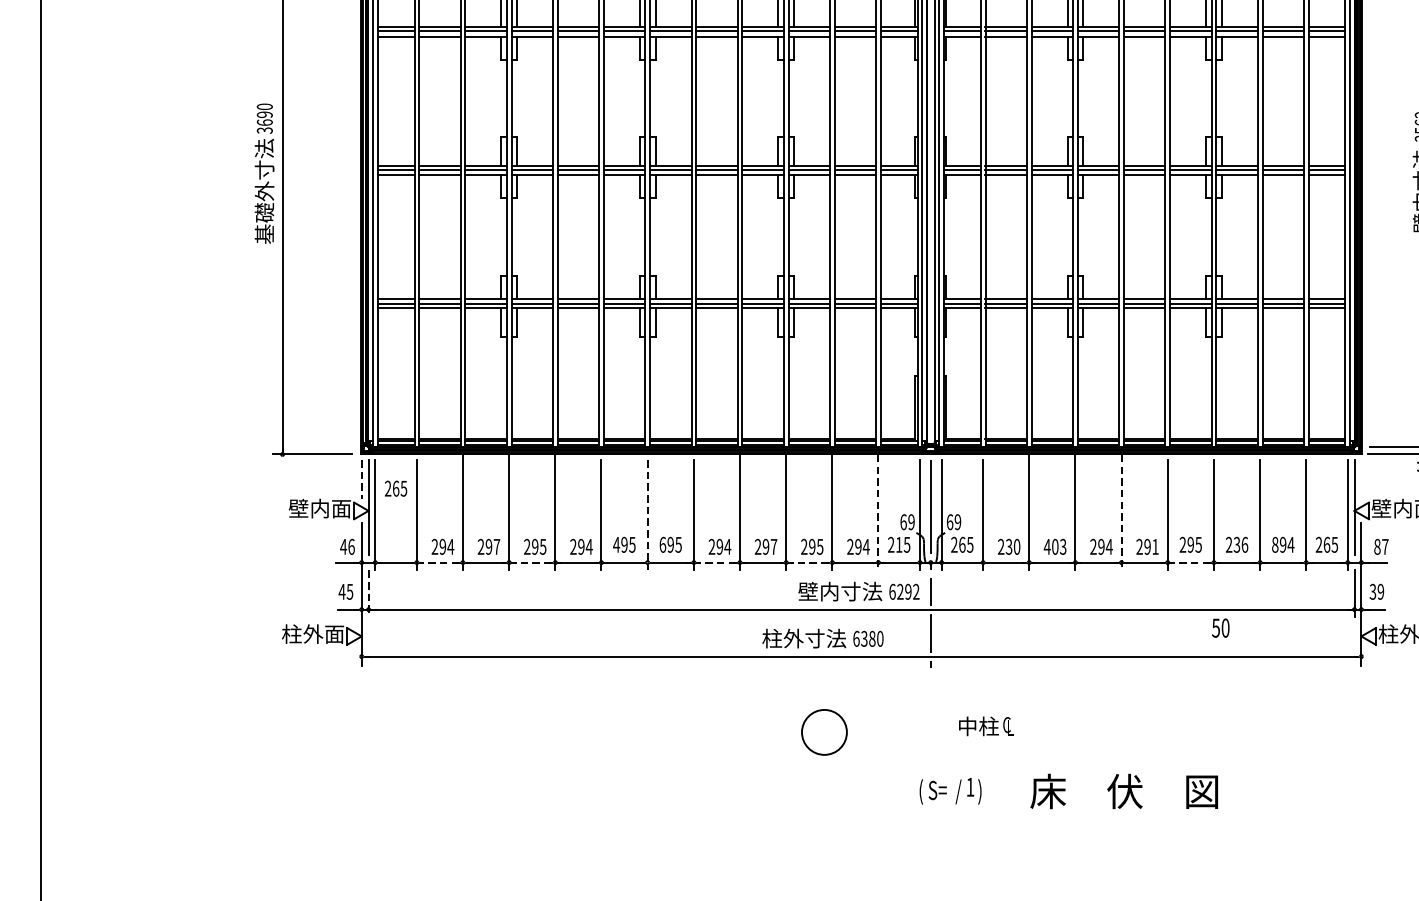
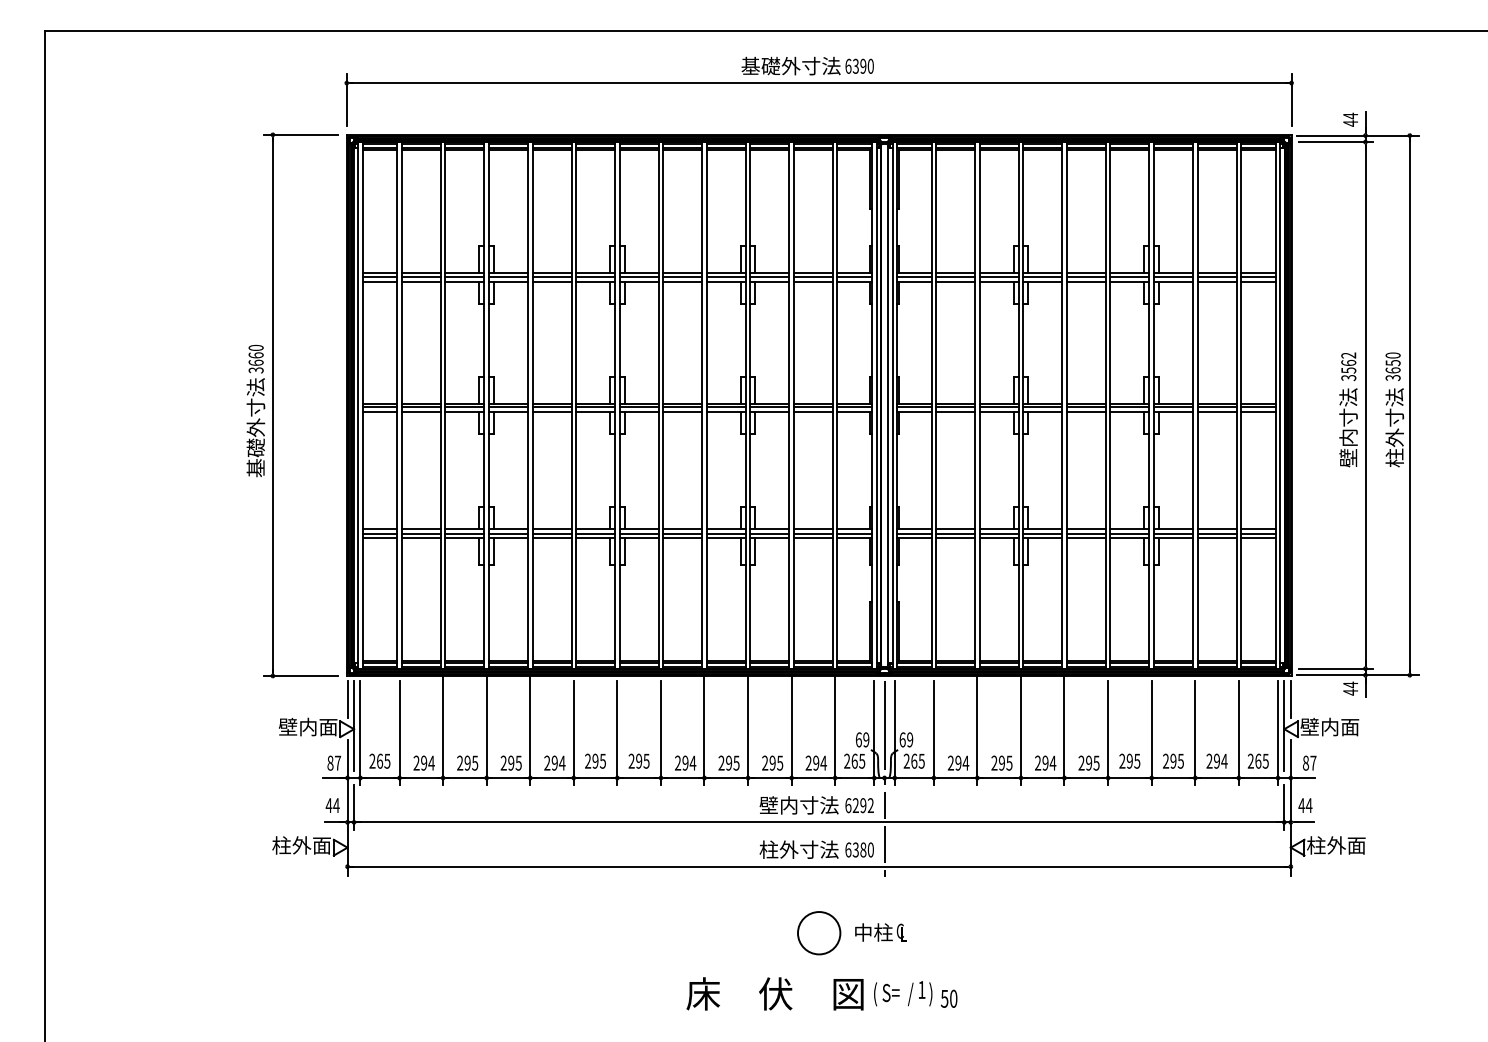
text: (264, 114) -> (255, 355), 3690 -> 3660
line: (1361, 479) -> (1290, 699), added
line: (361, 480) -> (347, 700), dashed -> solid
text: (395, 487) -> (379, 760), moved
line: (878, 513) -> (835, 731), dashed -> solid
line: (1121, 513) -> (1064, 731), dashed -> solid
line: (647, 515) -> (617, 733), dashed -> solid
text: (616, 544) -> (587, 760), 495 -> 295
text: (662, 544) -> (631, 760), 695 -> 295
text: (898, 544) -> (854, 760), 215 -> 265
text: (1241, 544) -> (1177, 760), 236 -> 295
text: (1275, 544) -> (1209, 760), 894 -> 294
text: (347, 546) -> (334, 762), 46 -> 87
text: (497, 546) -> (475, 762), 297 -> 295
text: (773, 546) -> (736, 762), 297 -> 295
text: (1013, 546) -> (962, 762), 230 -> 294
text: (1054, 546) -> (1001, 762), 403 -> 295
text: (1155, 546) -> (1096, 762), 291 -> 295
line: (439, 562) -> (420, 777), dashed -> solid
line: (531, 562) -> (507, 777), dashed -> solid
line: (716, 562) -> (682, 777), dashed -> solid
line: (808, 562) -> (769, 777), dashed -> solid
line: (1189, 562) -> (1128, 777), dashed -> solid
text: (350, 591) -> (336, 805), 45 -> 44
text: (1376, 591) -> (1305, 805), 39 -> 44
line: (369, 594) -> (354, 808), dashed -> solid
text: (1220, 627) -> (948, 998), moved
text: (822, 638) -> (816, 849), moved
text: (985, 726) -> (880, 932), moved
circle: (824, 732) -> (819, 933), moved
text: (1123, 791) -> (774, 993), moved

